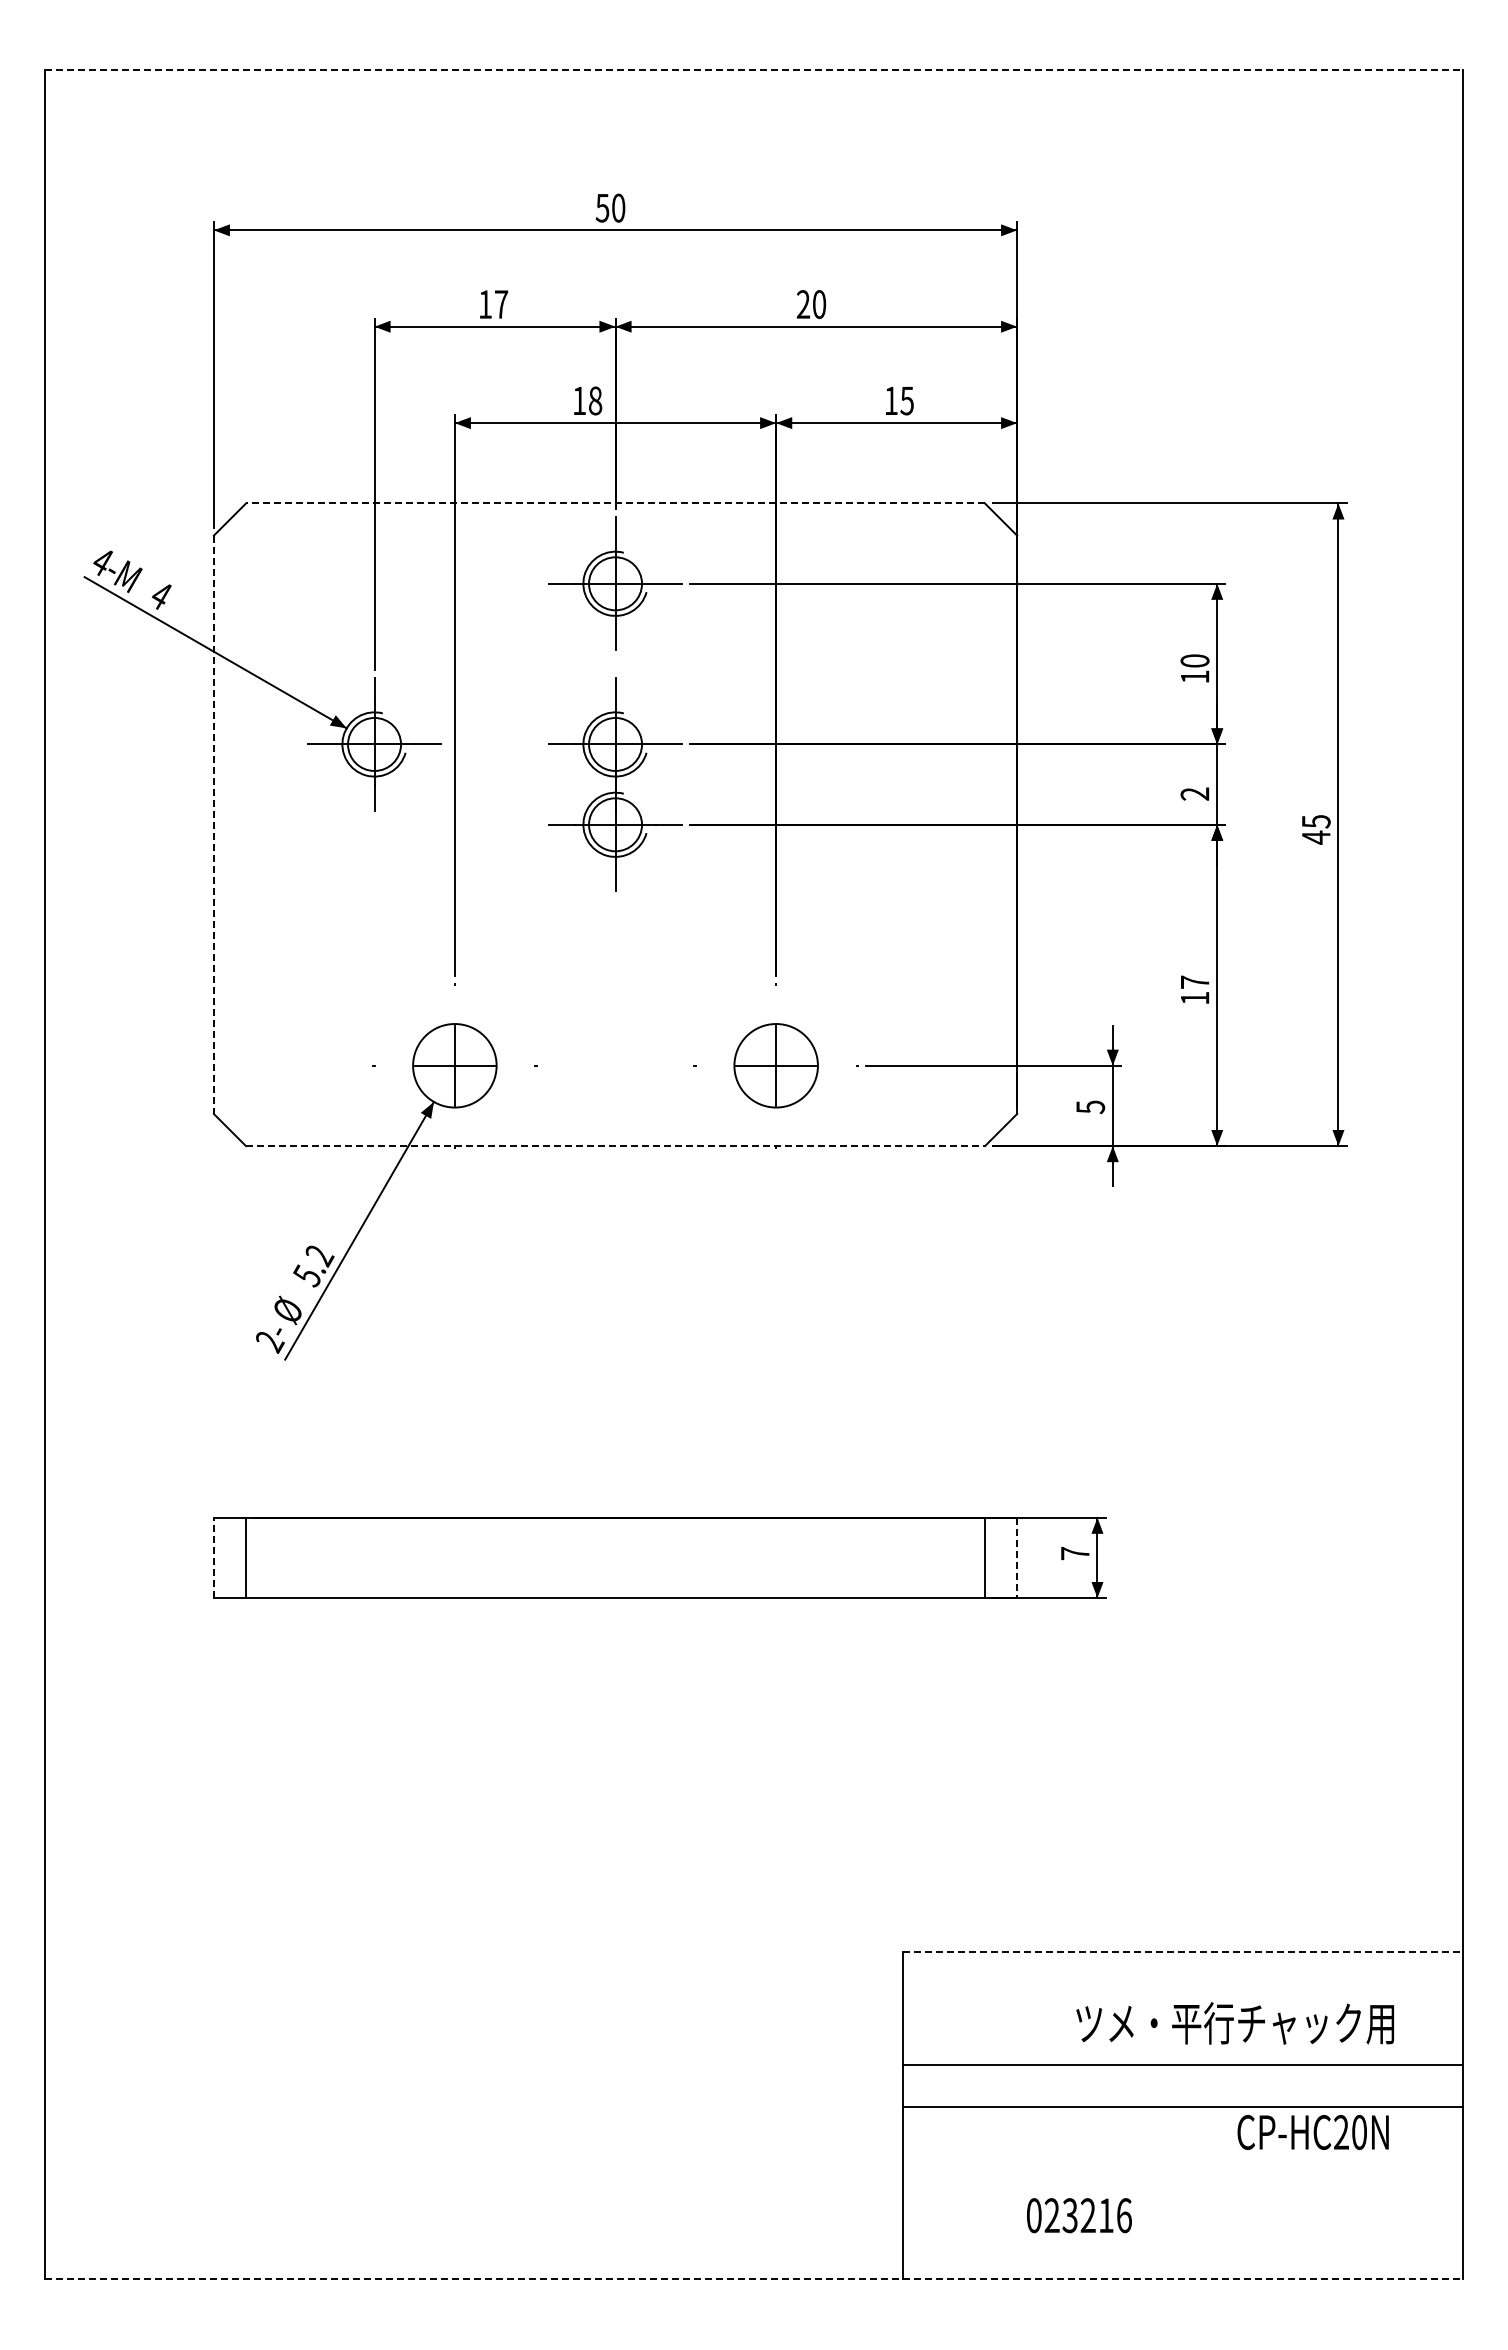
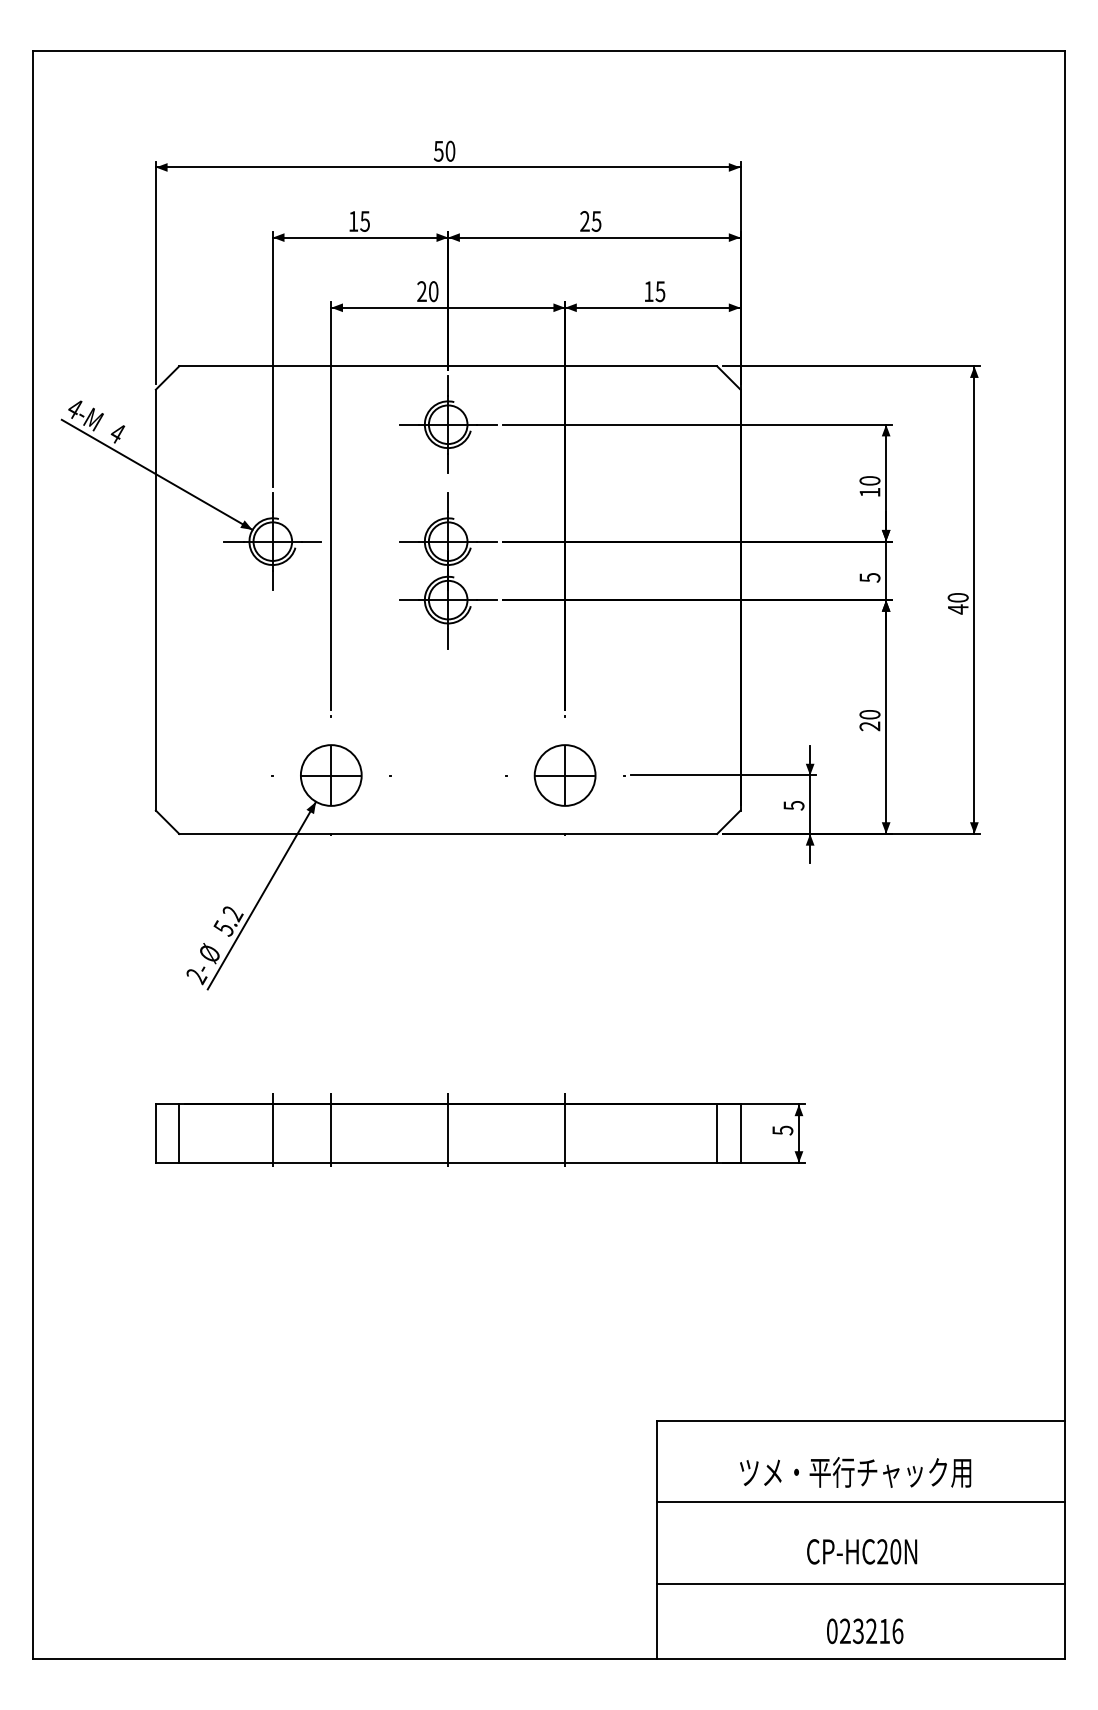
line: (753, 70) -> (548, 51), dashed -> solid
text: (501, 304) -> (365, 221), 17 -> 15
text: (819, 304) -> (596, 221), 20 -> 25
text: (587, 400) -> (427, 291), 18 -> 20
line: (615, 503) -> (448, 366), dashed -> solid
text: (1194, 793) -> (869, 577), 2 -> 5
text: (1315, 821) -> (957, 597), 45 -> 40
line: (213, 825) -> (155, 600), dashed -> solid
text: (1194, 989) -> (869, 719), 17 -> 20
line: (615, 1146) -> (448, 834), dashed -> solid
text: (1075, 1553) -> (782, 1130), 7 -> 5
line: (213, 1557) -> (155, 1133), dashed -> solid
line: (374, 1557) -> (272, 1133), added
line: (454, 1557) -> (331, 1133), added
line: (615, 1557) -> (448, 1133), added
line: (776, 1557) -> (565, 1133), added
line: (1017, 1558) -> (740, 1134), dashed -> solid
line: (1183, 1952) -> (861, 1420), dashed -> solid
text: (1234, 2023) -> (855, 1472), moved
line: (1182, 2107) -> (860, 1584), moved
text: (1312, 2132) -> (861, 1551), moved
text: (1079, 2215) -> (865, 1631), moved
line: (753, 2279) -> (548, 1658), dashed -> solid

